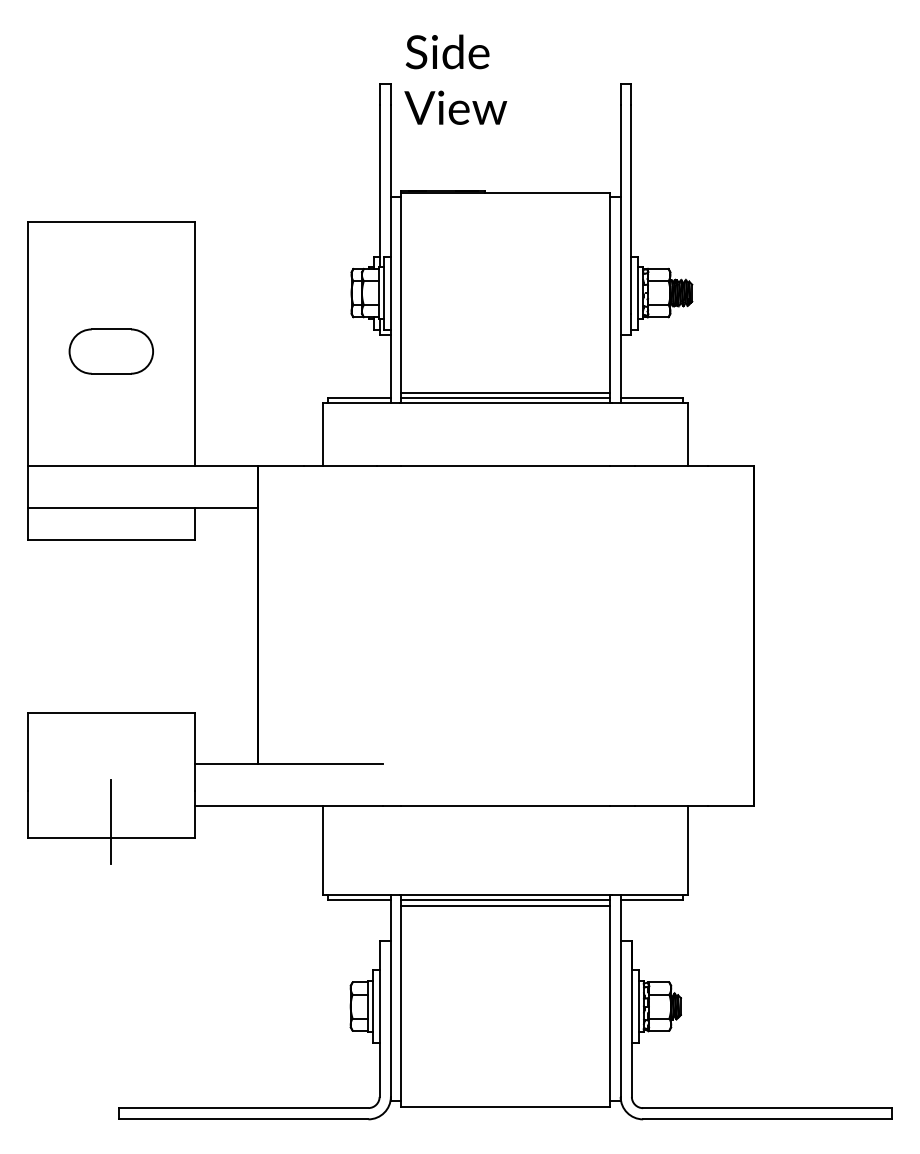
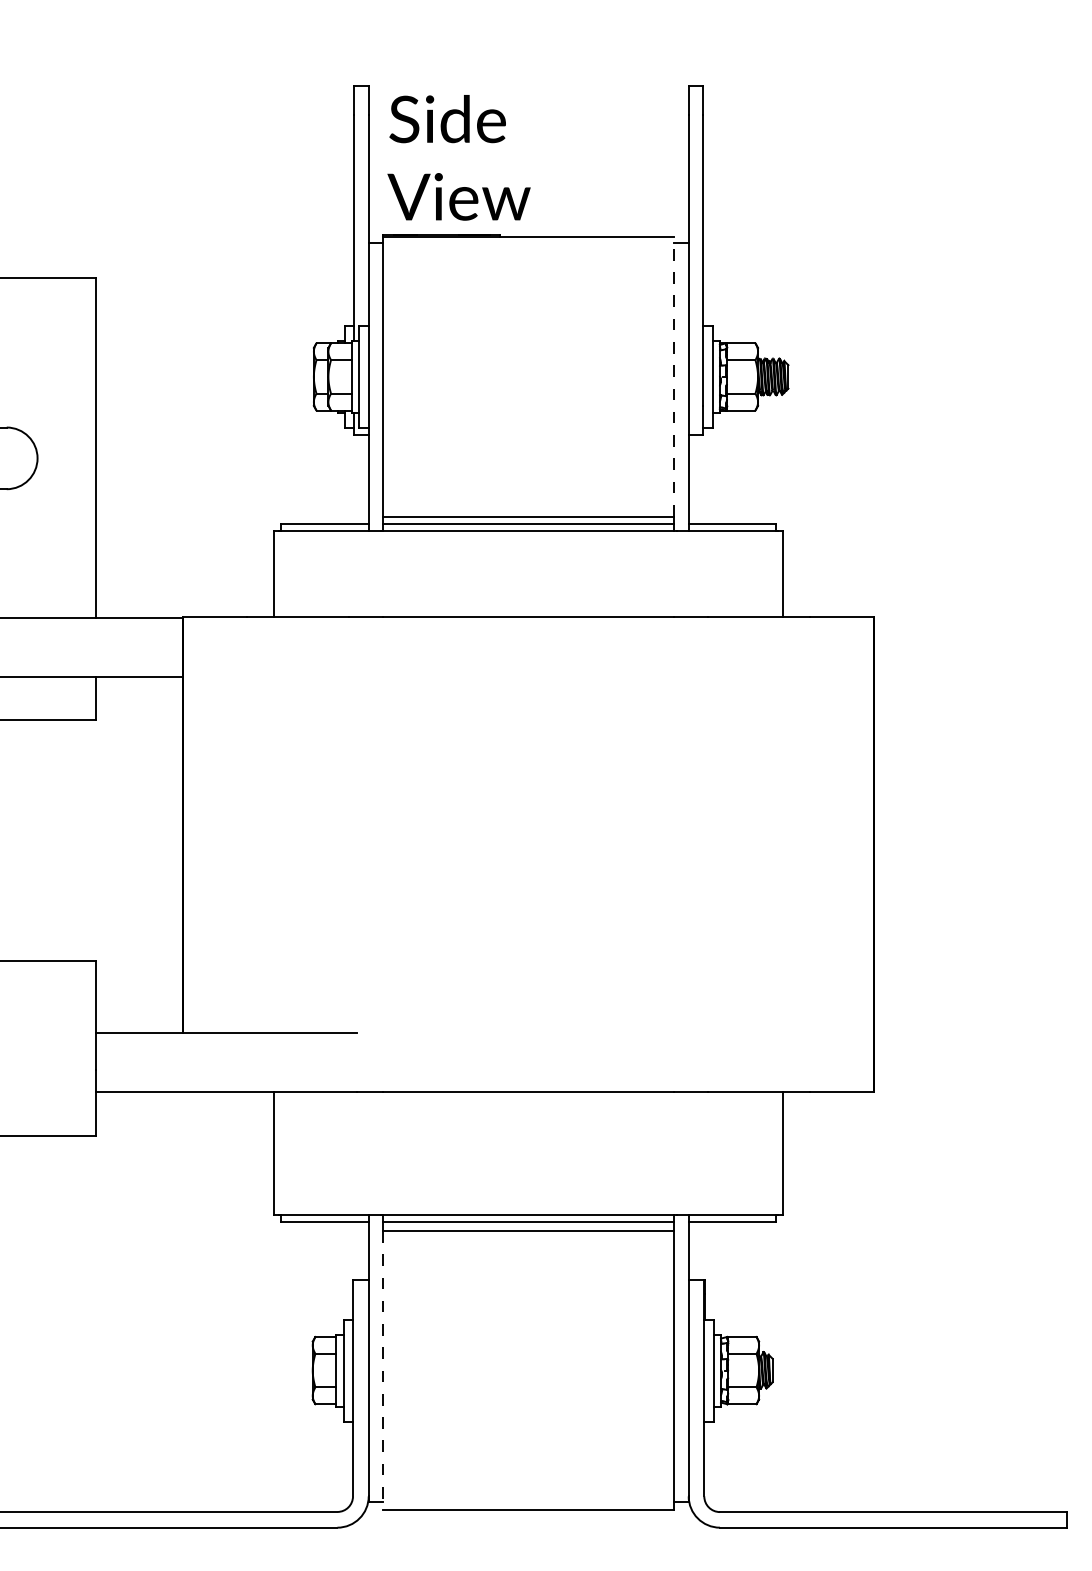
text: (455, 79) -> (458, 157), moved
line: (610, 292) -> (674, 376), solid -> dashed
line: (401, 1007) -> (383, 1371), solid -> dashed

